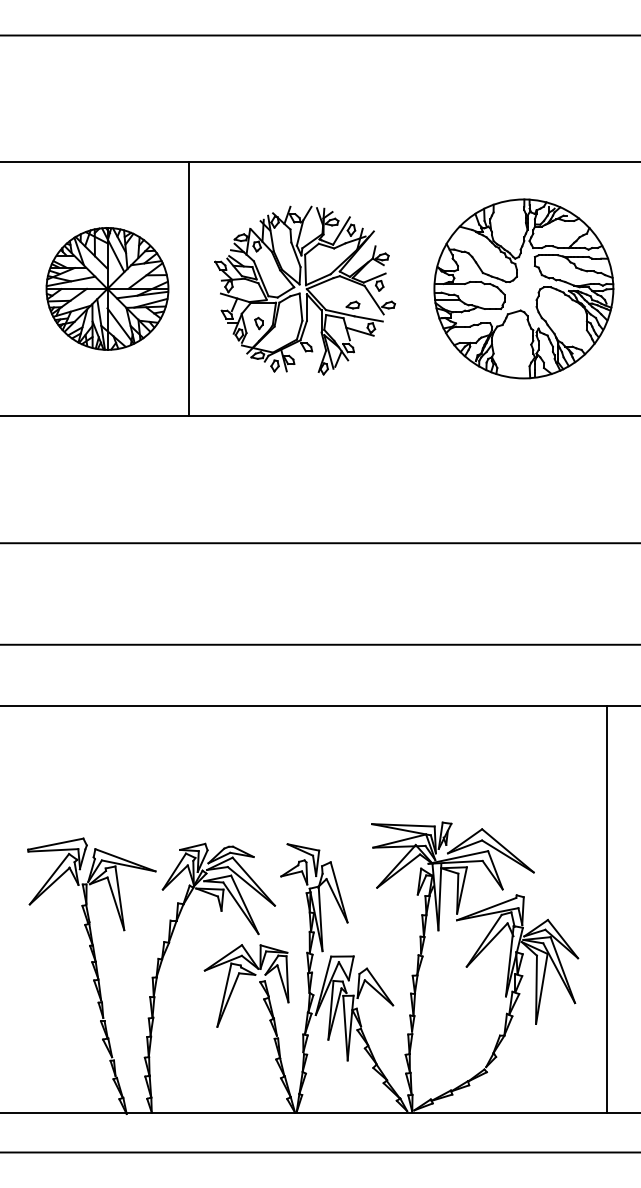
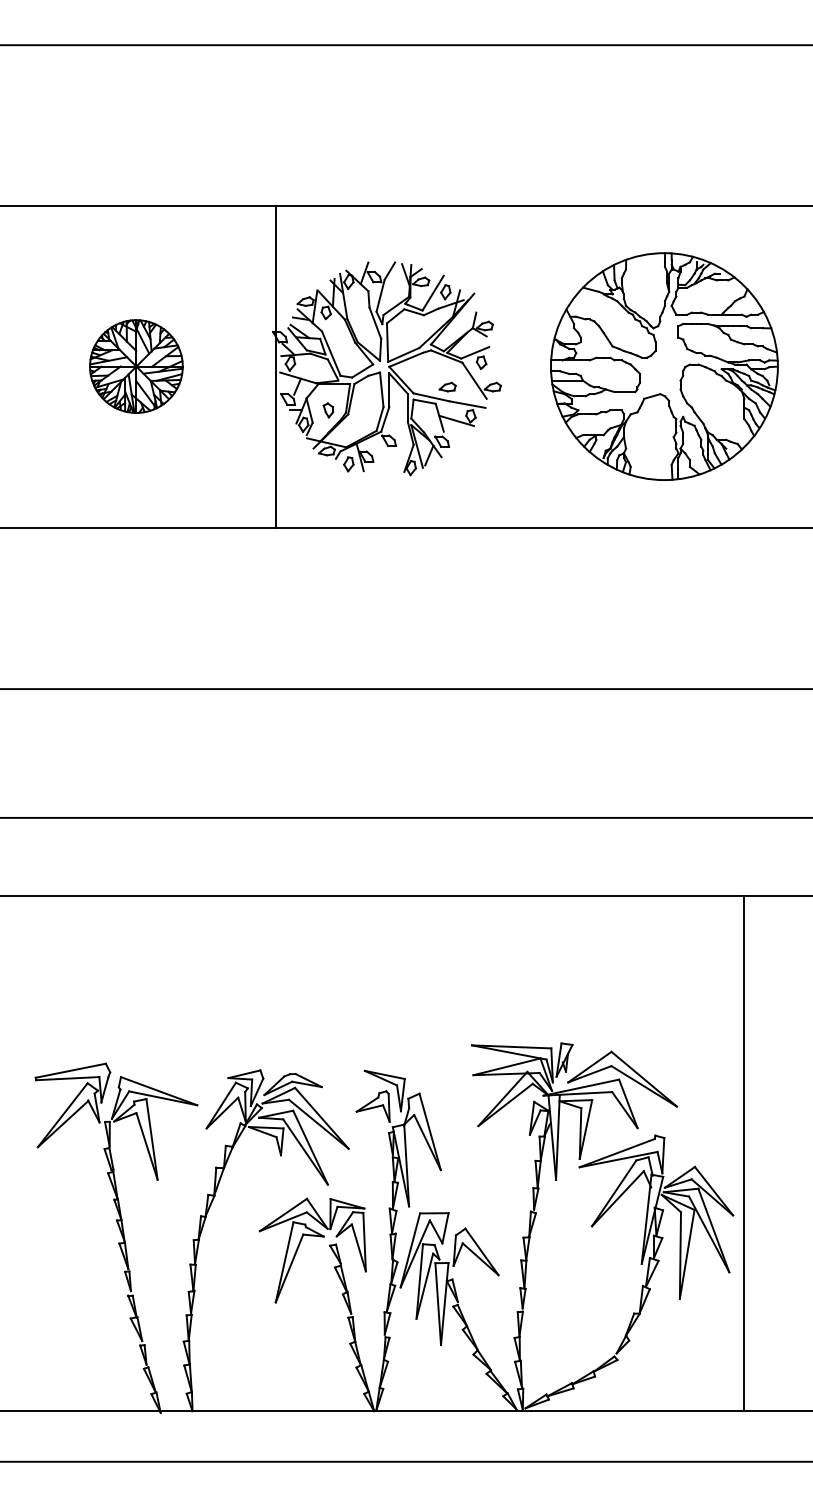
part: (107, 288) -> (136, 366), size x0.6
line: (188, 288) -> (275, 366), moved
line: (606, 909) -> (743, 1153), moved

